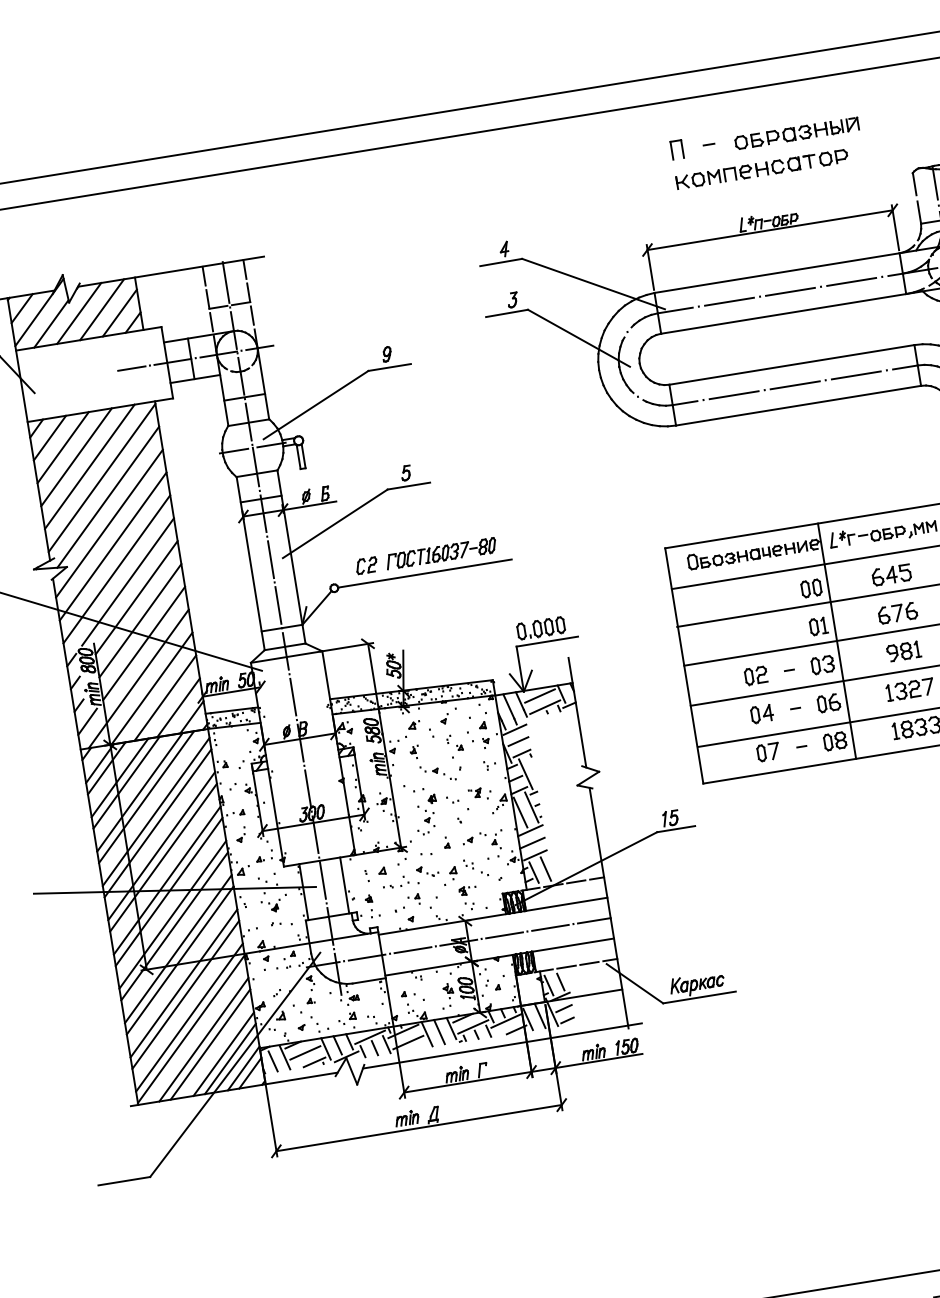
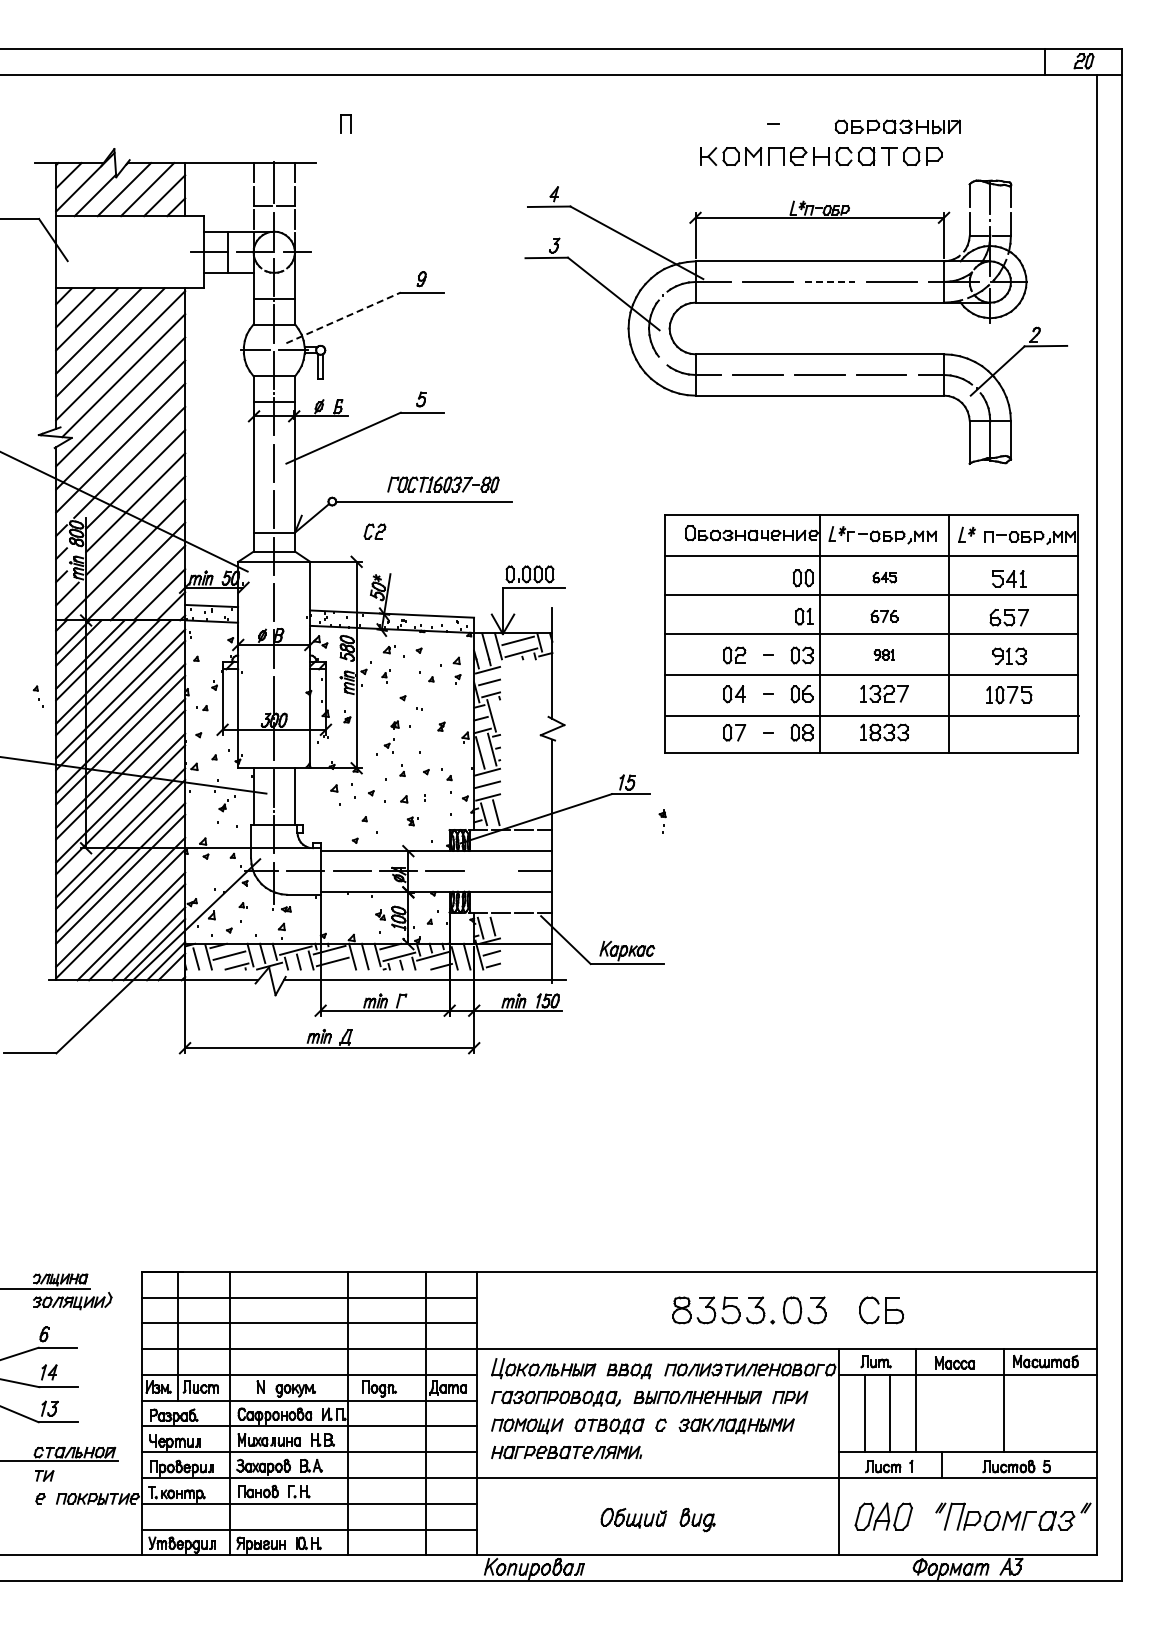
part: (796, 133) -> (897, 126), moved
part: (676, 149) -> (345, 123), moved
part: (762, 169) -> (821, 156), size x1.4
line: (789, 291) -> (829, 281), solid -> dashed
line: (131, 367) -> (167, 251), removed
line: (315, 404) -> (343, 317), solid -> dashed
part: (366, 565) -> (374, 531), moved
part: (891, 574) -> (884, 577), size x0.6
part: (897, 613) -> (884, 616), size x0.7
part: (903, 650) -> (884, 654), size x0.6
part: (369, 906) -> (662, 821), moved
line: (550, 926) -> (491, 870), removed
part: (406, 1001) -> (37, 696), moved

